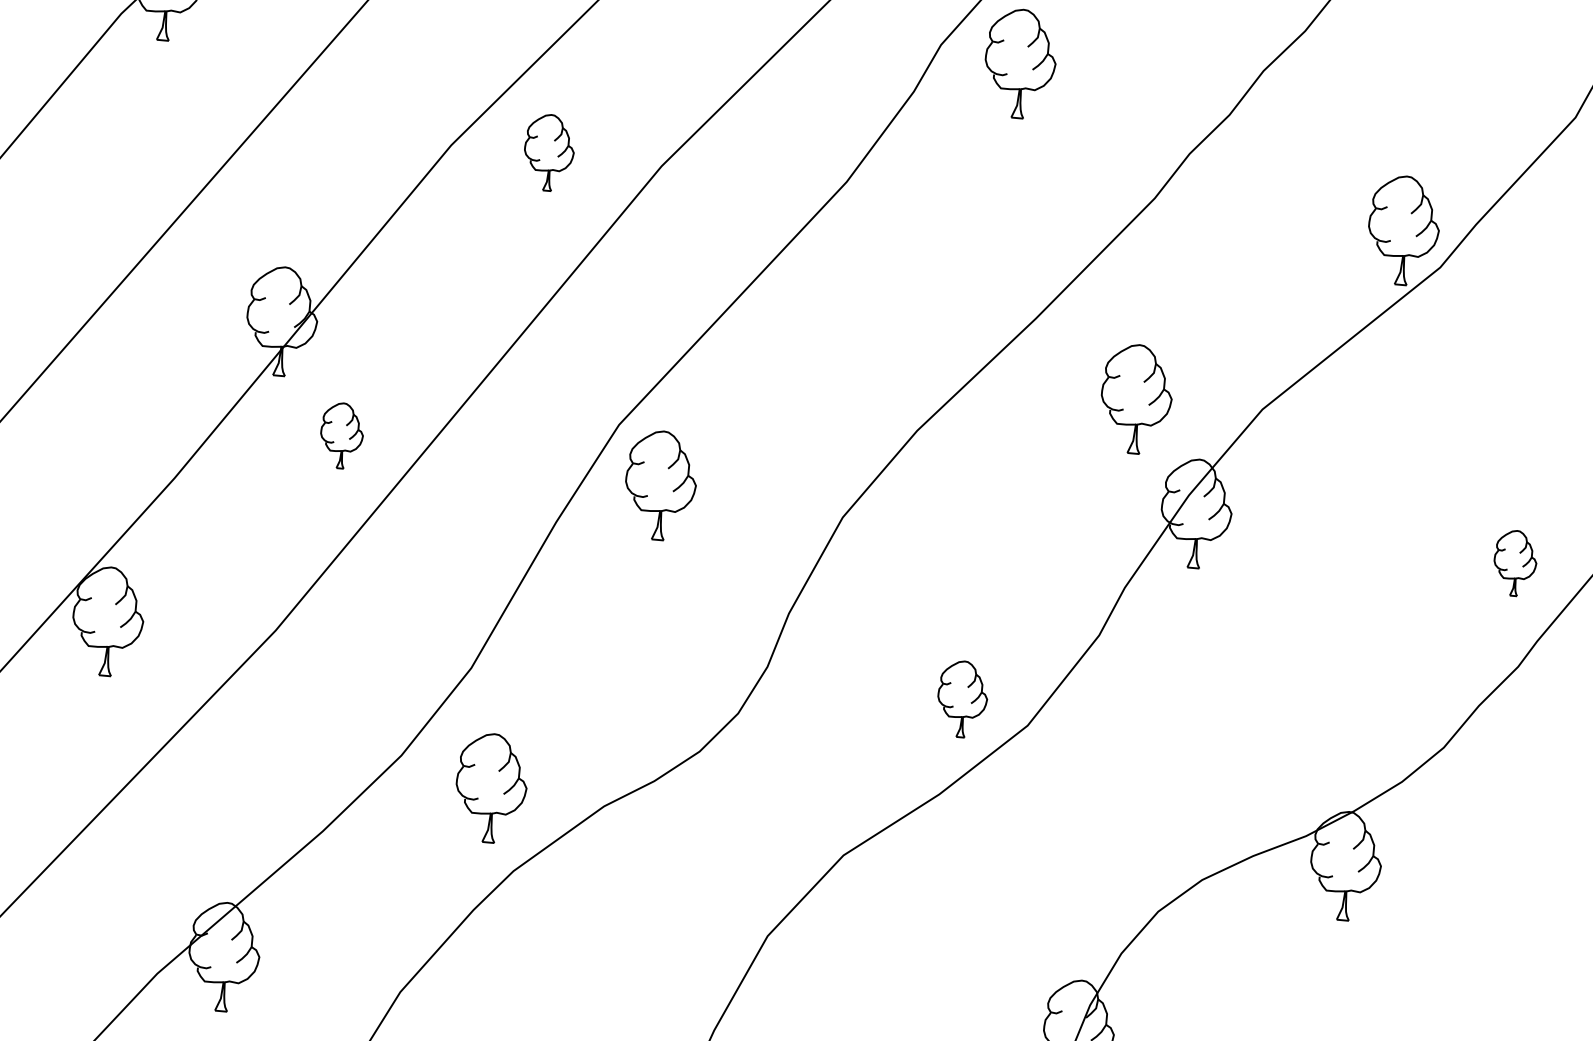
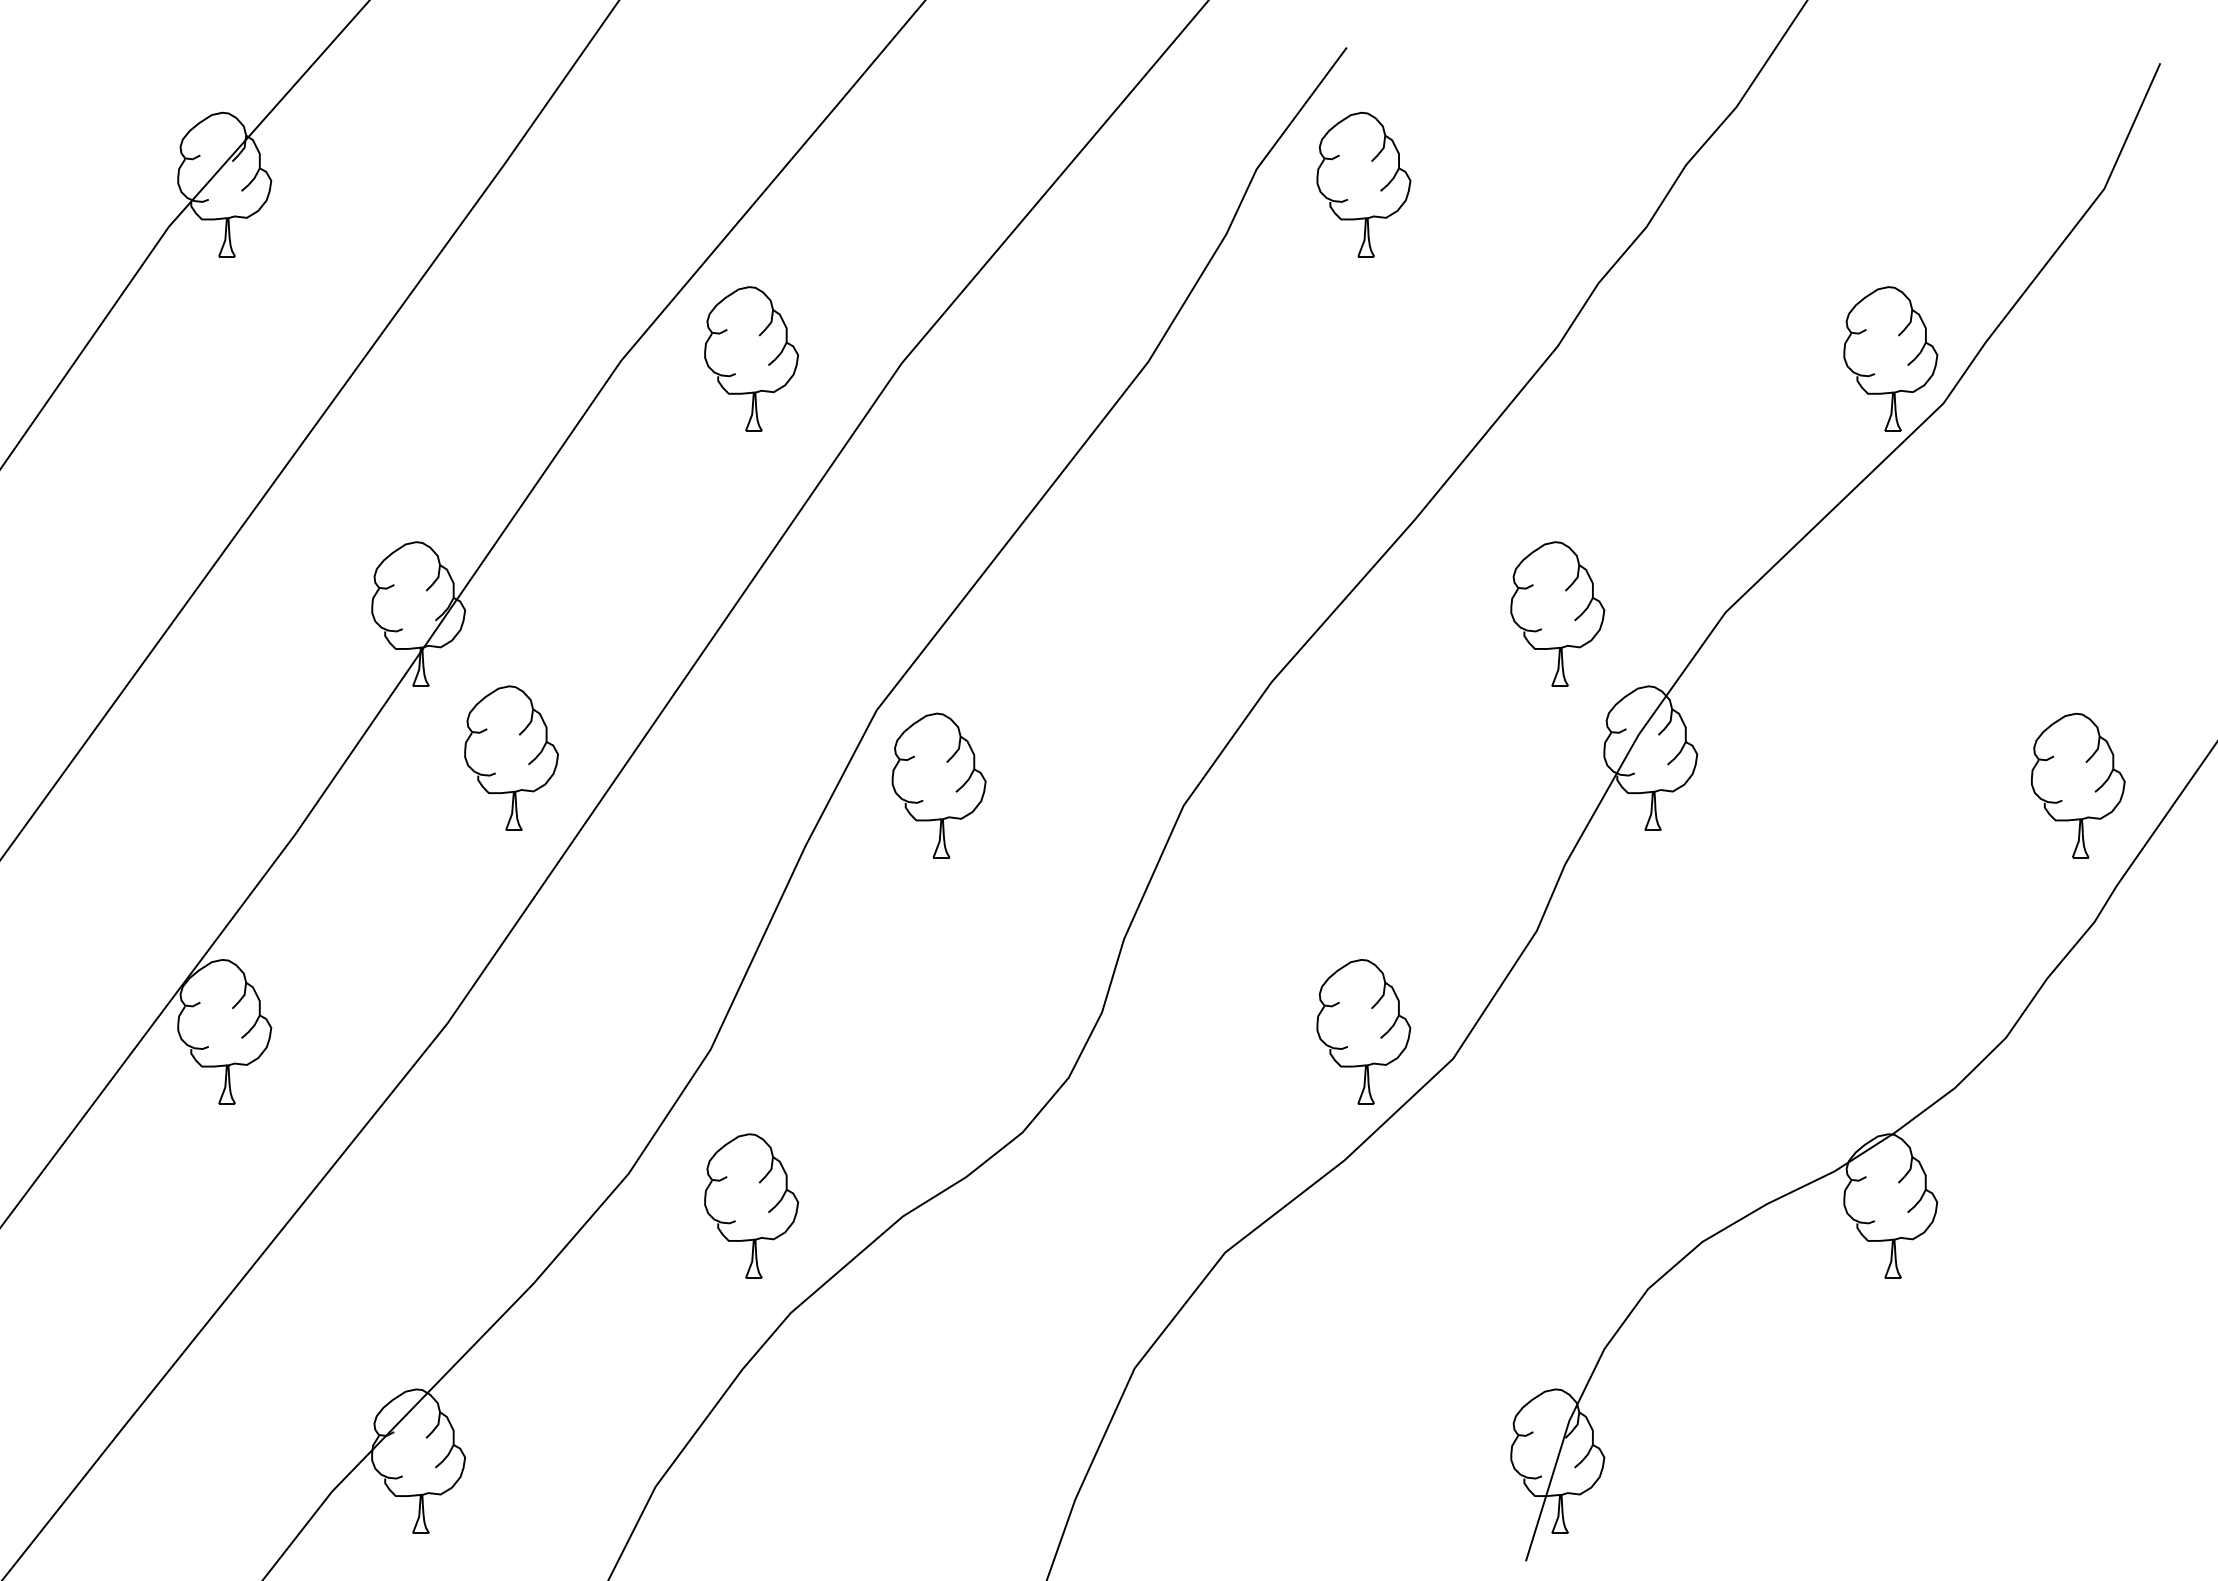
part: (549, 152) -> (751, 358), size x1.43
part: (341, 435) -> (511, 757), size x1.67
part: (1515, 563) -> (2078, 785), size x1.67
part: (962, 699) -> (1363, 1031), size x1.43

